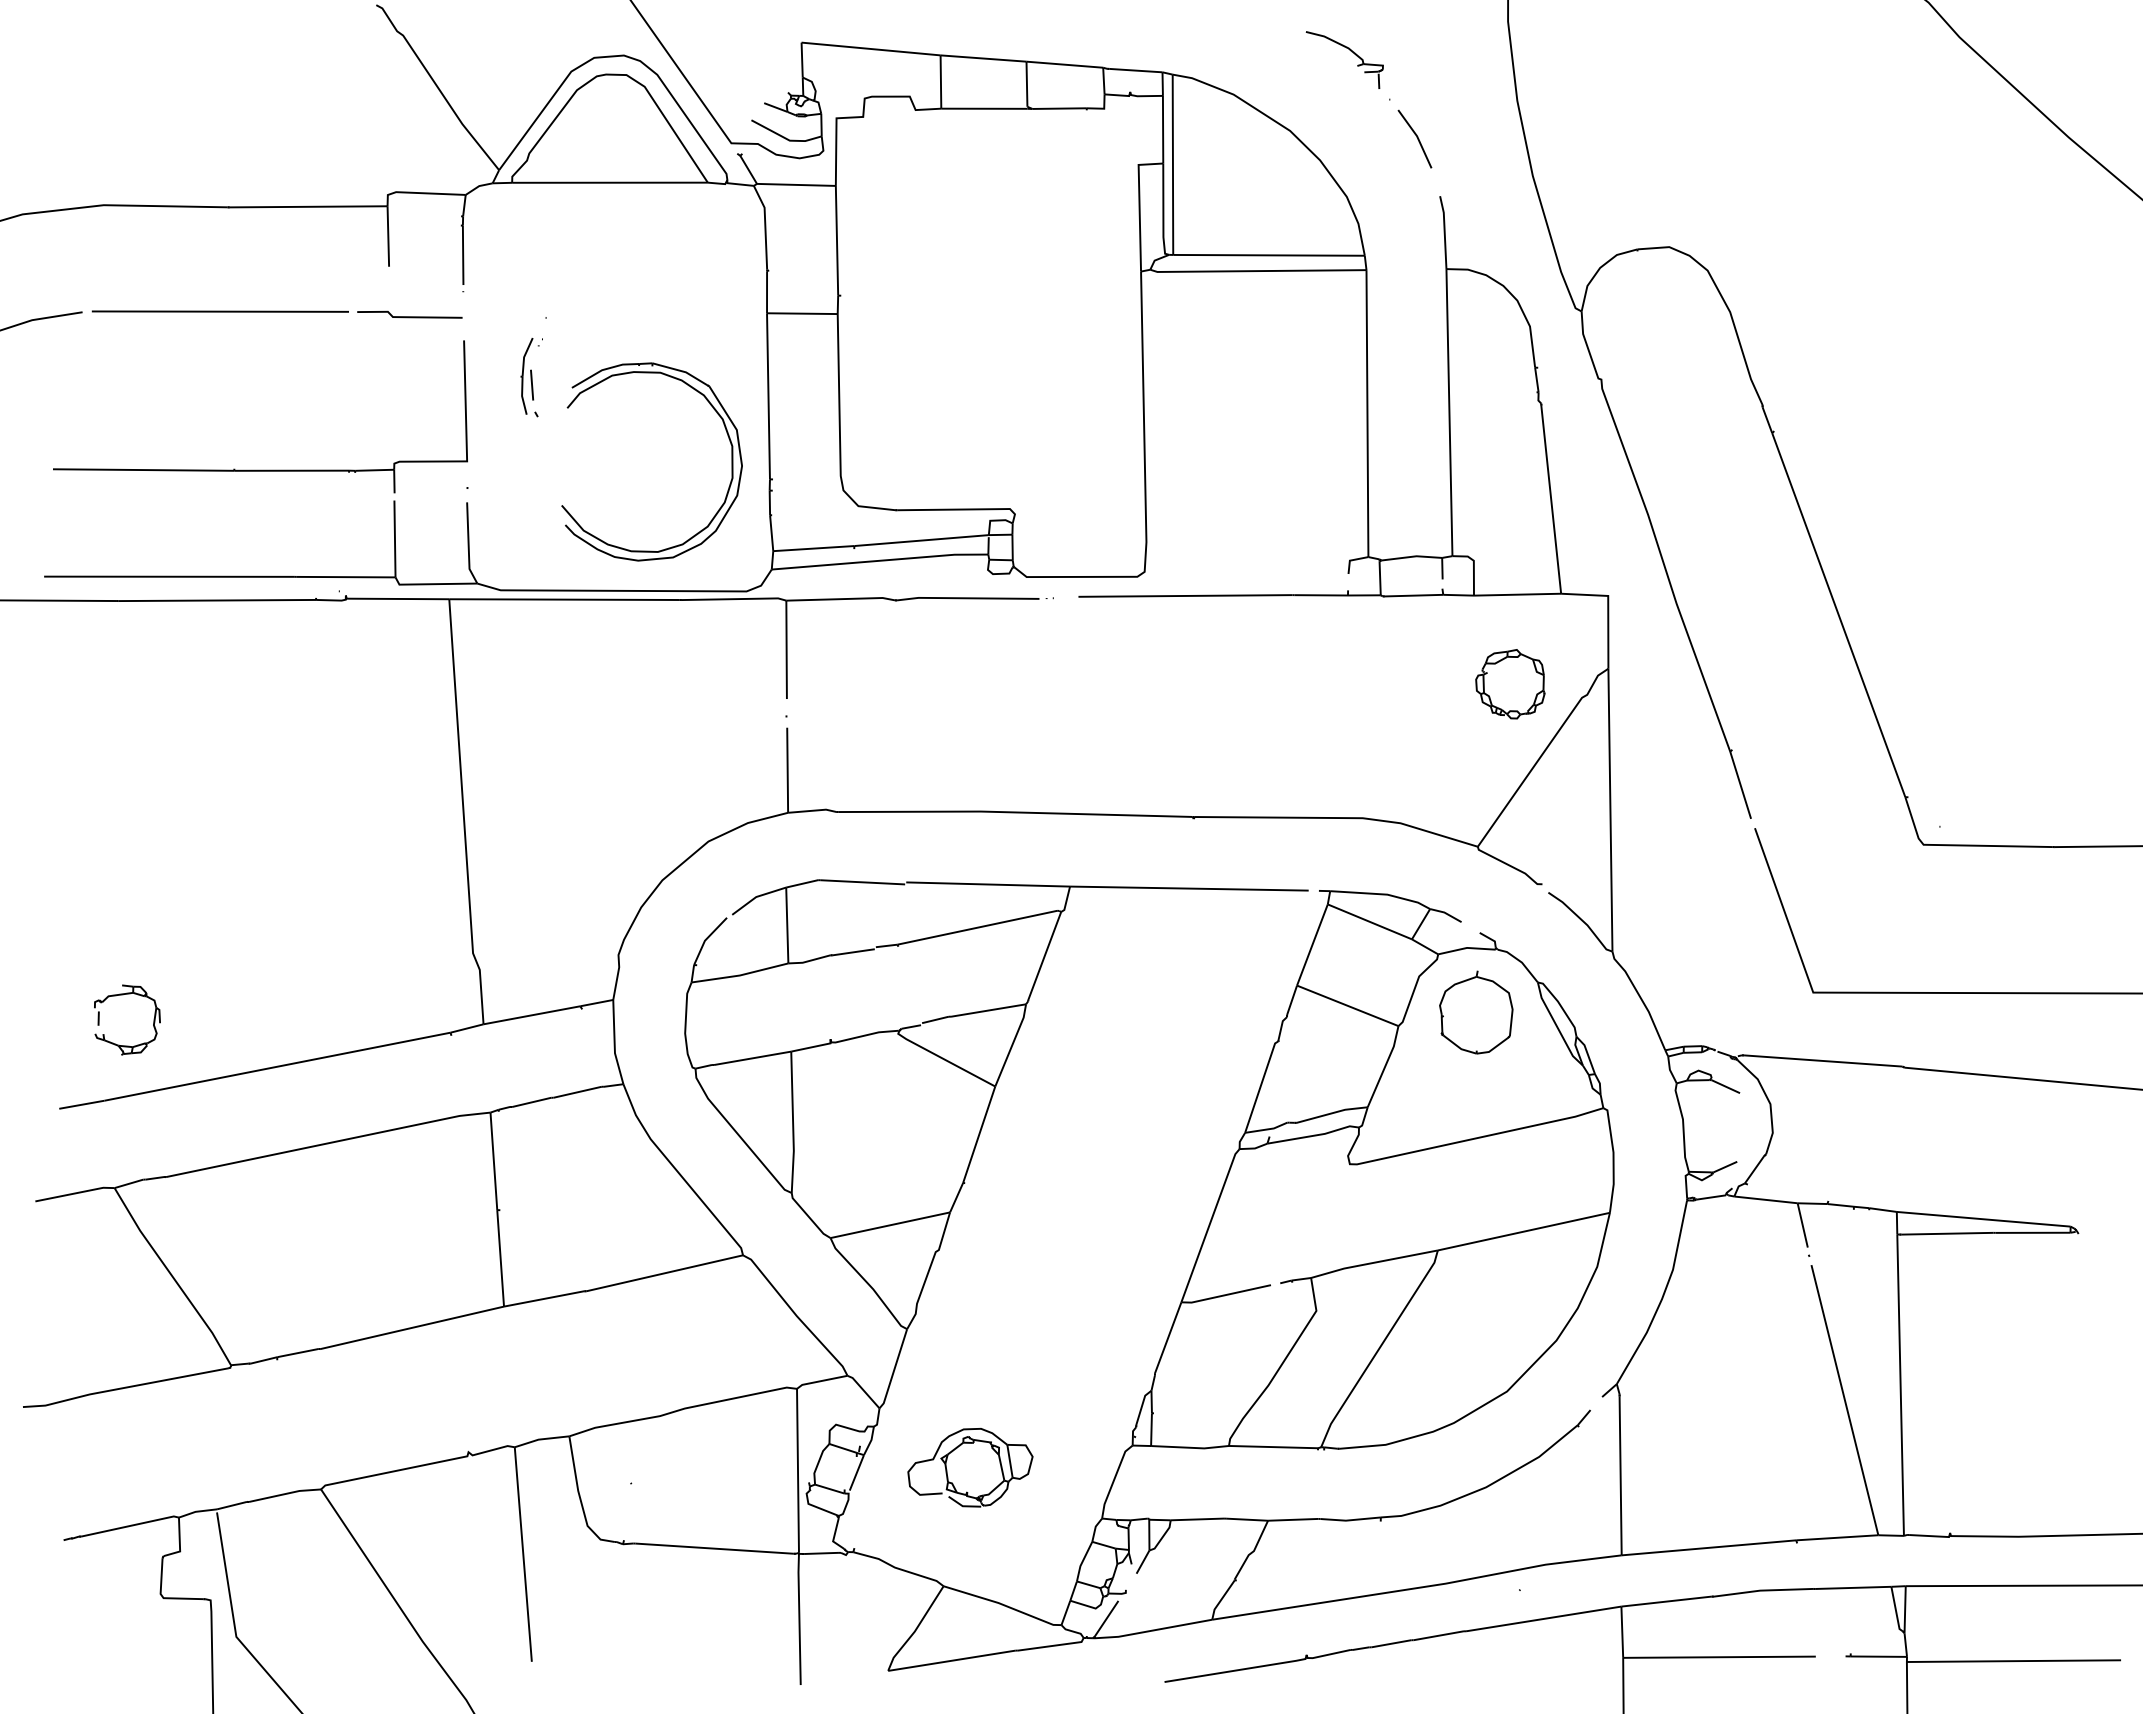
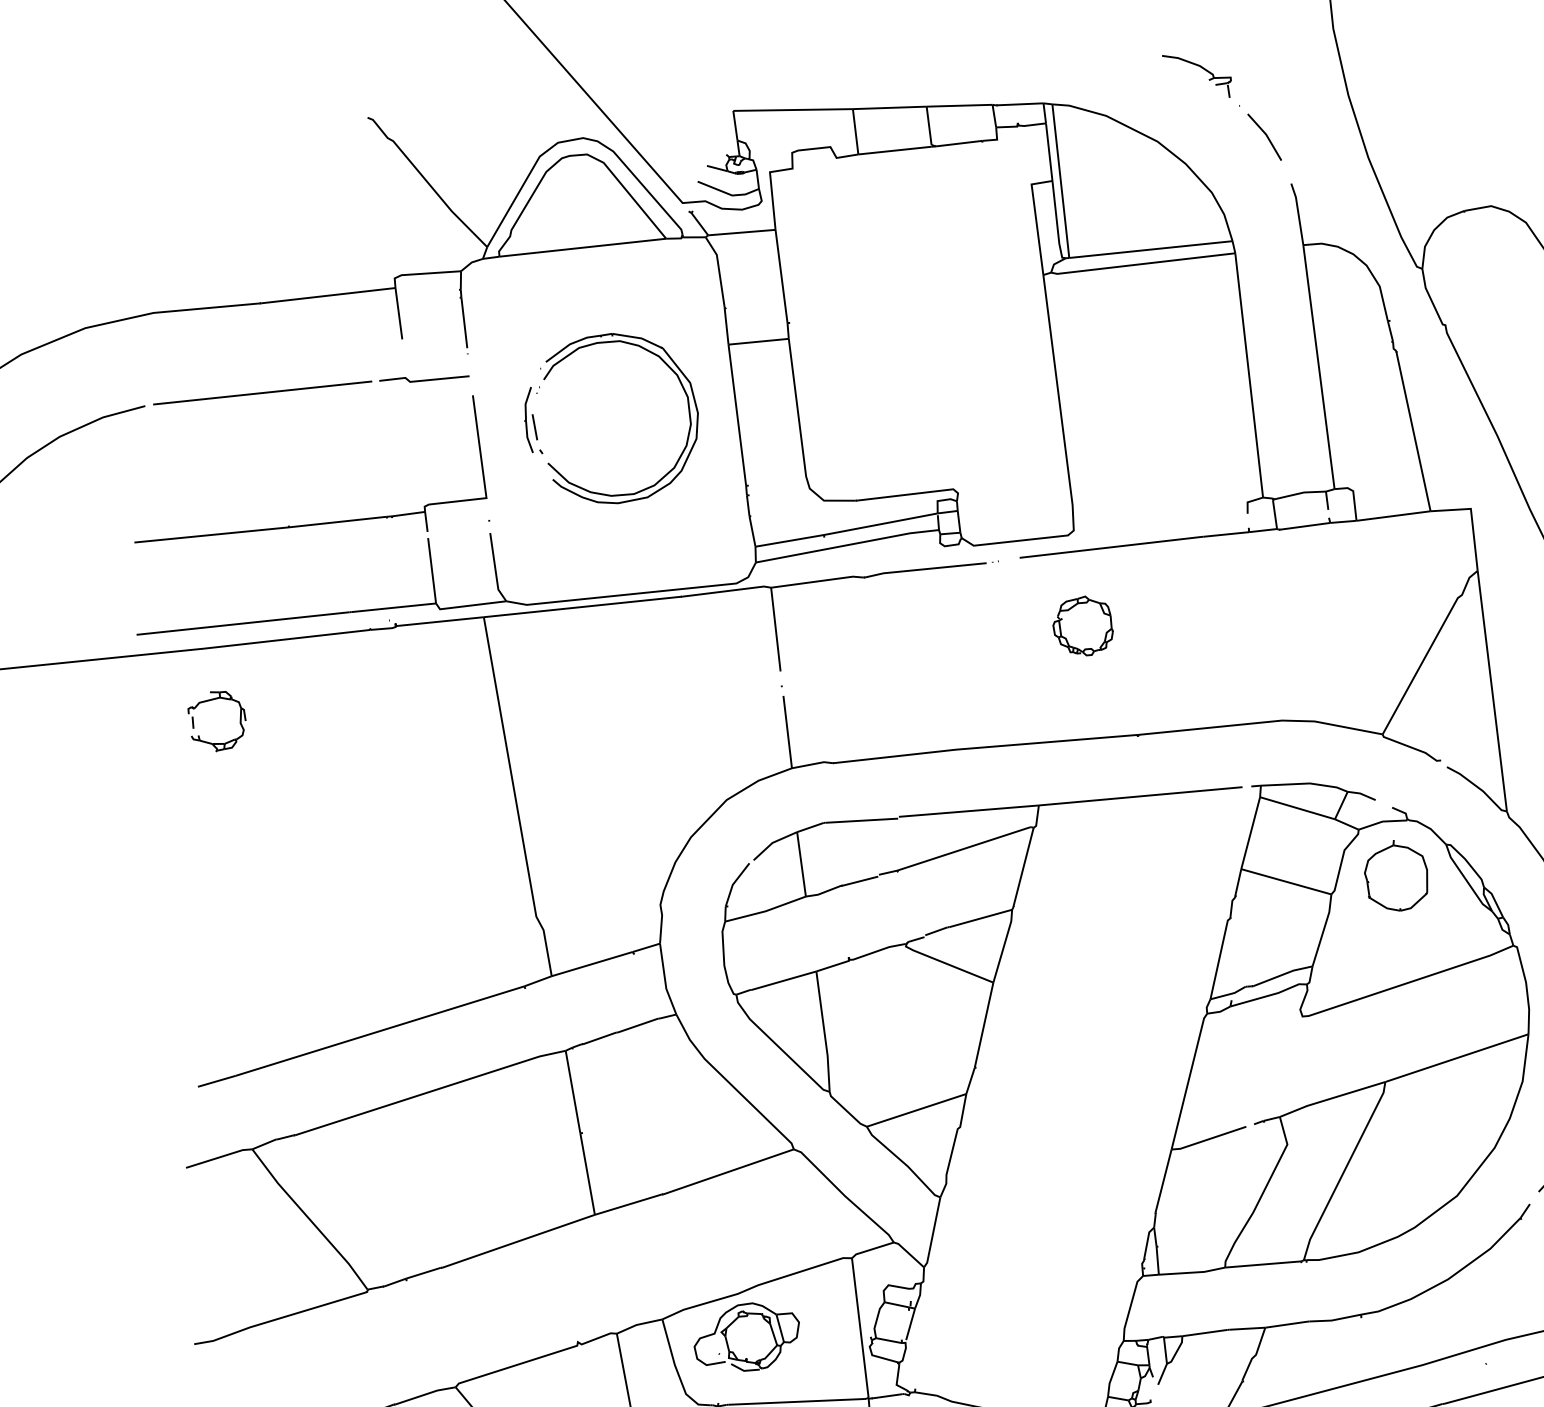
part: (731, 461) -> (688, 410), moved
part: (1510, 684) -> (1083, 626), moved
part: (123, 995) -> (212, 700), moved
part: (970, 1467) -> (747, 1337), moved

